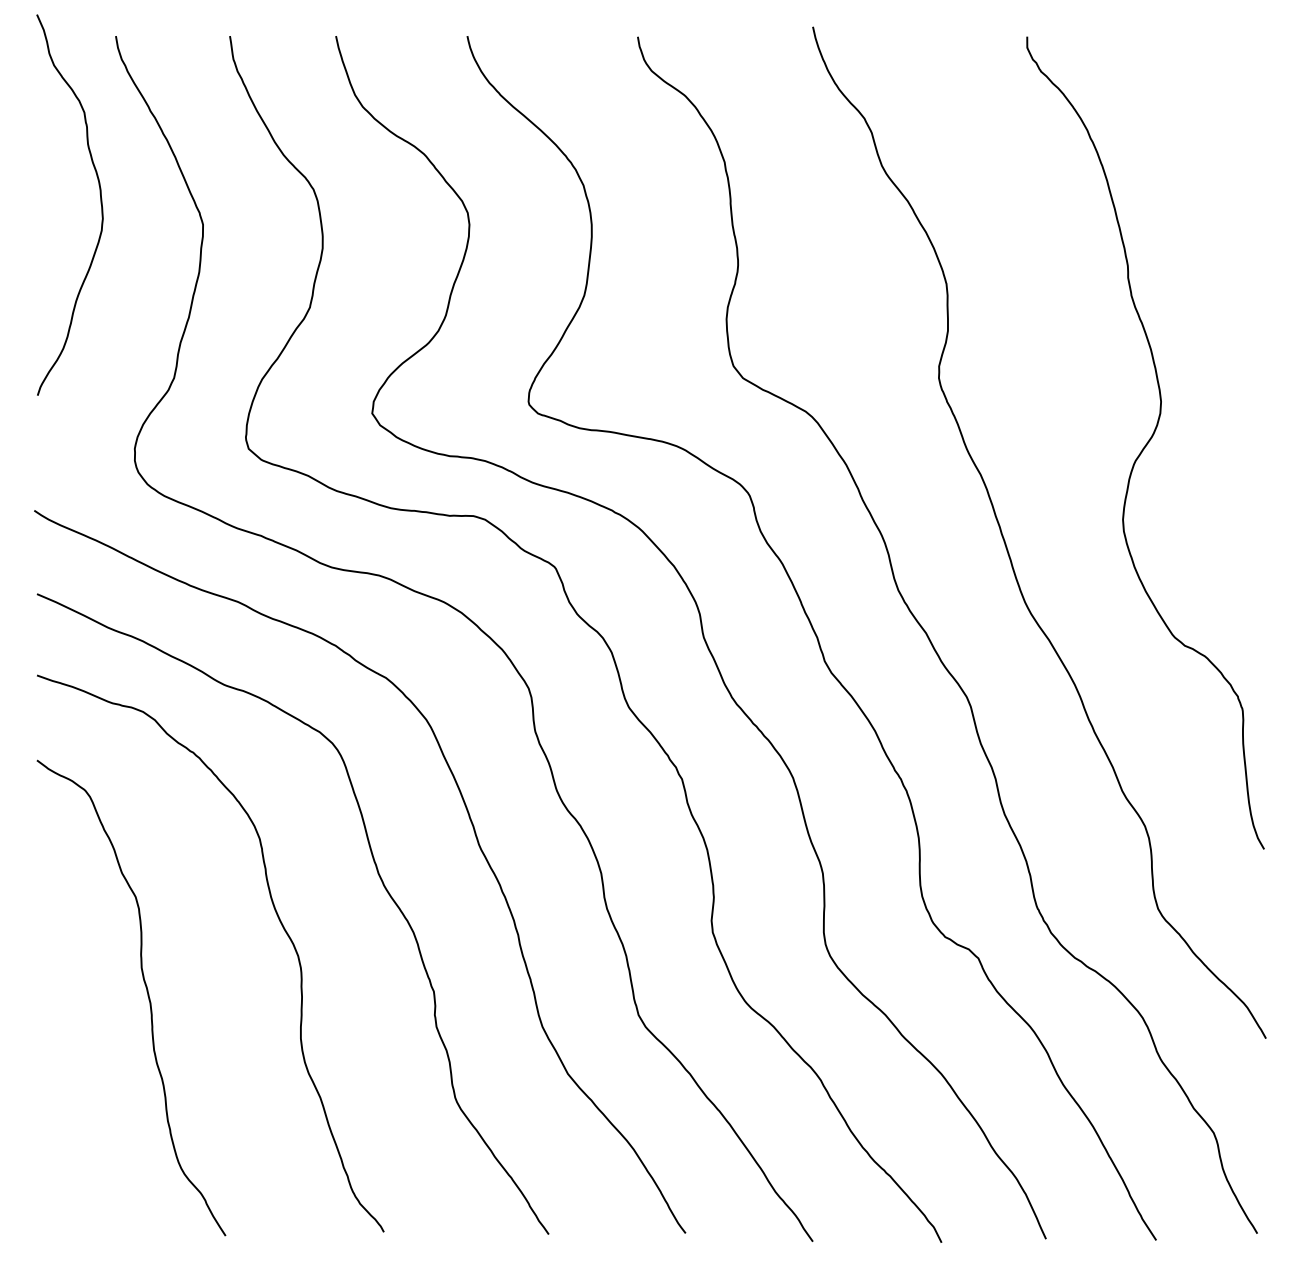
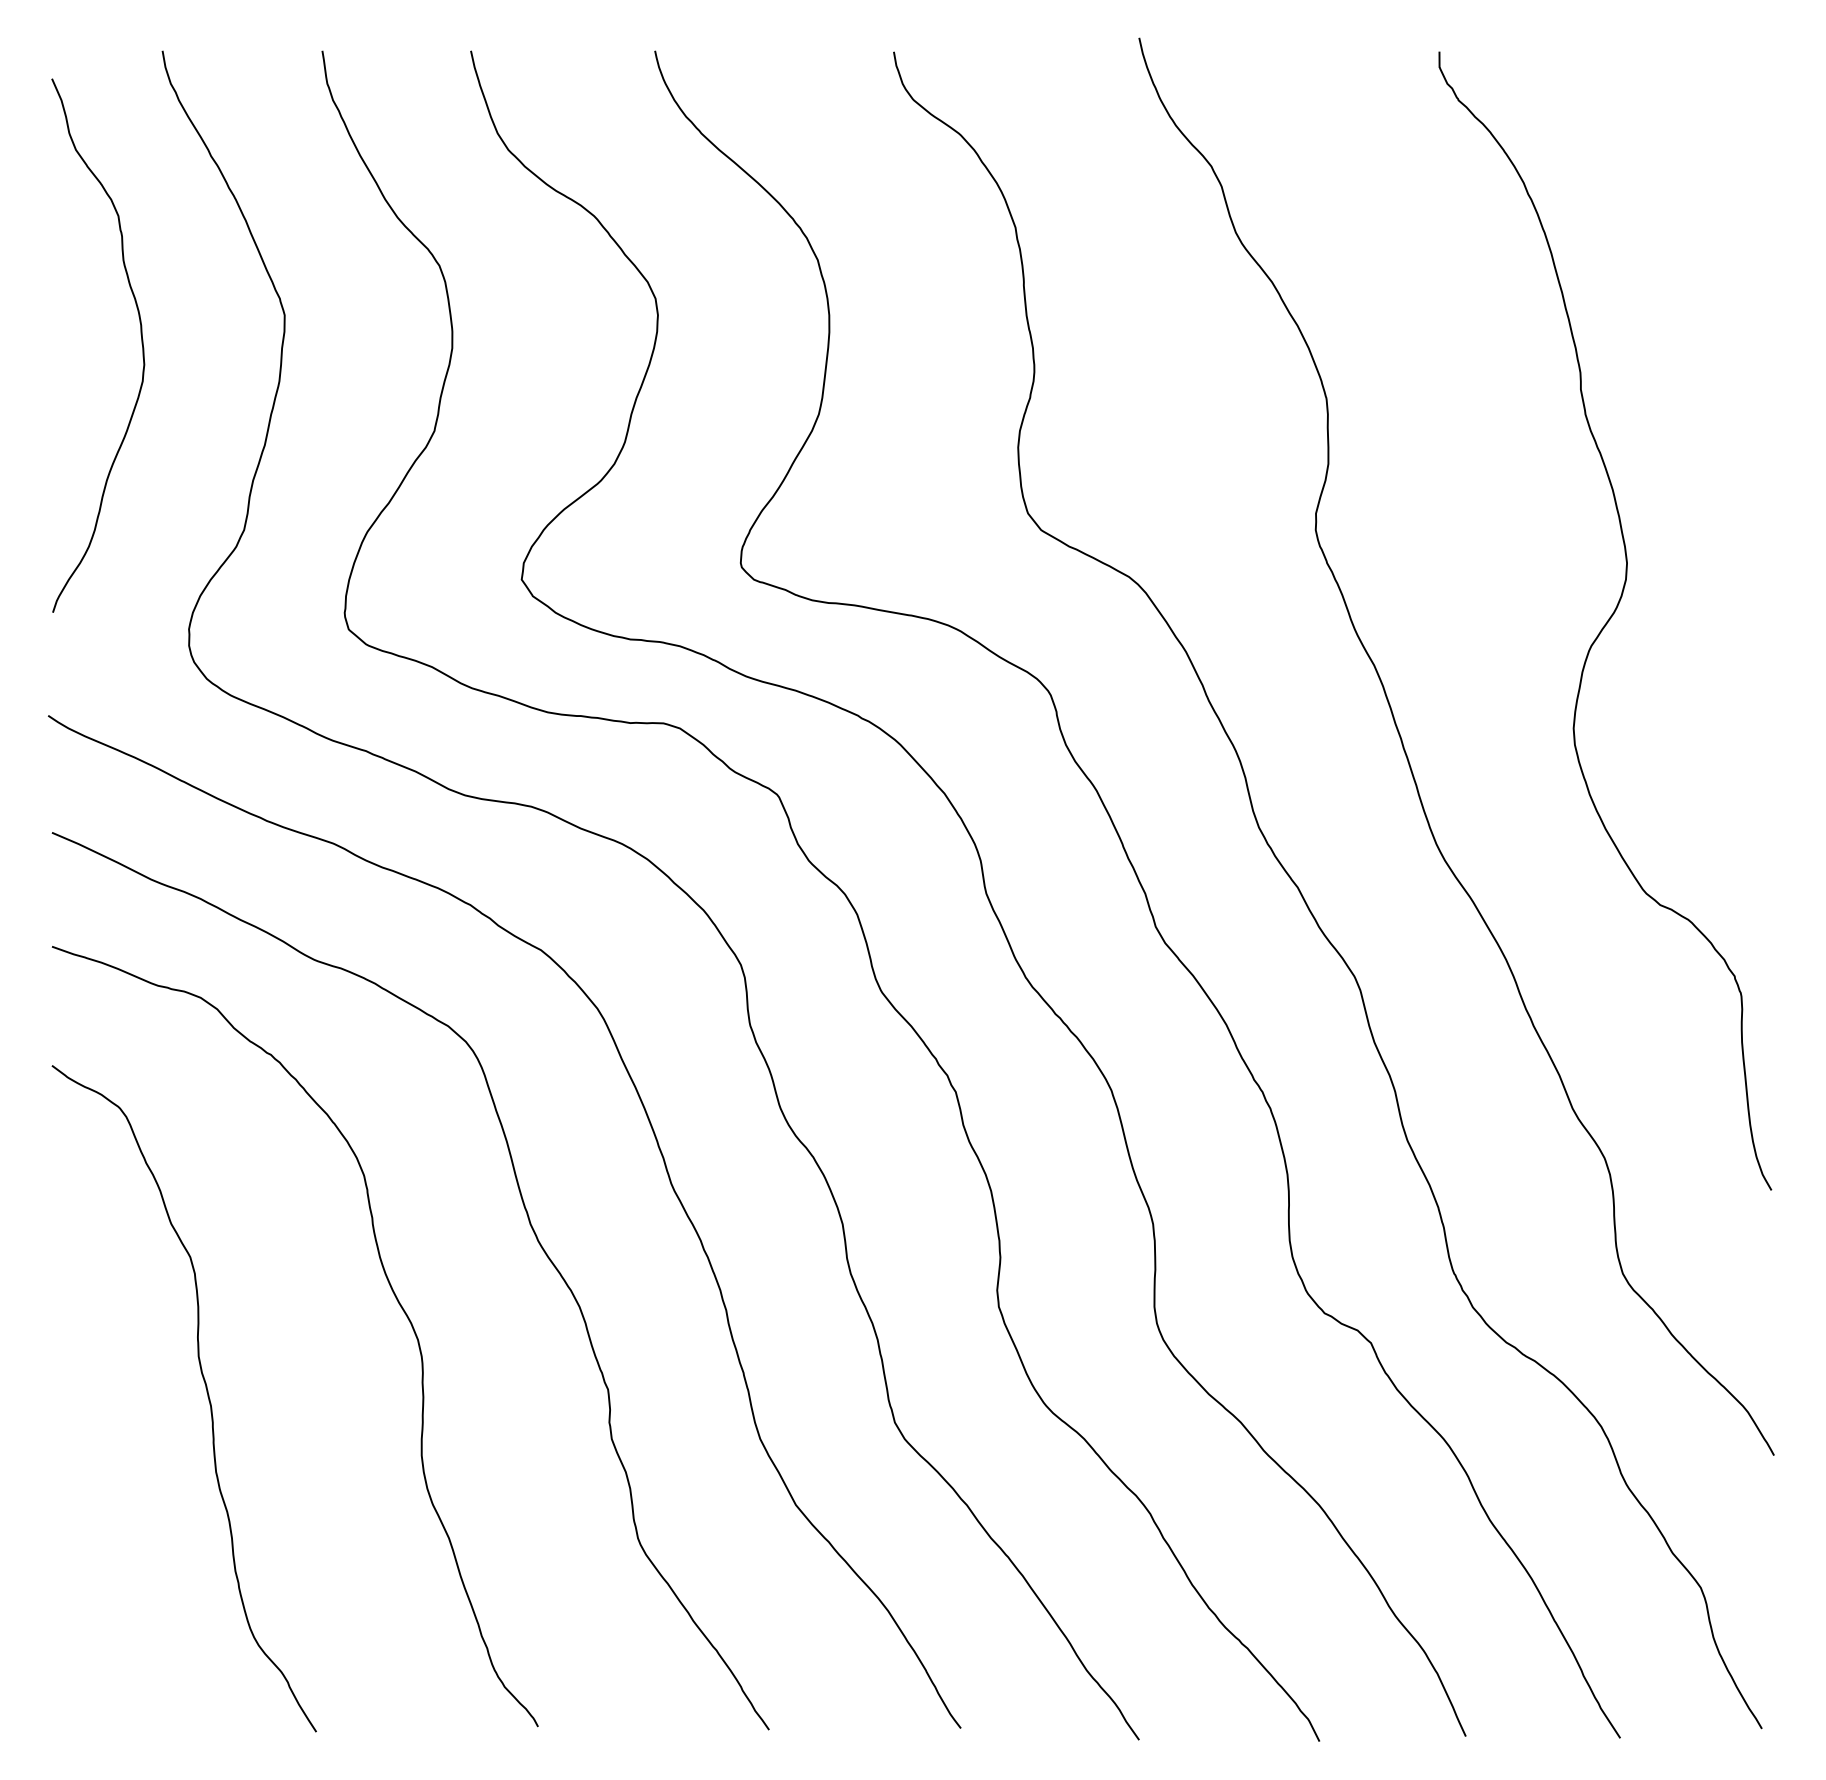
curve: (100, 204) -> (141, 344), moved

